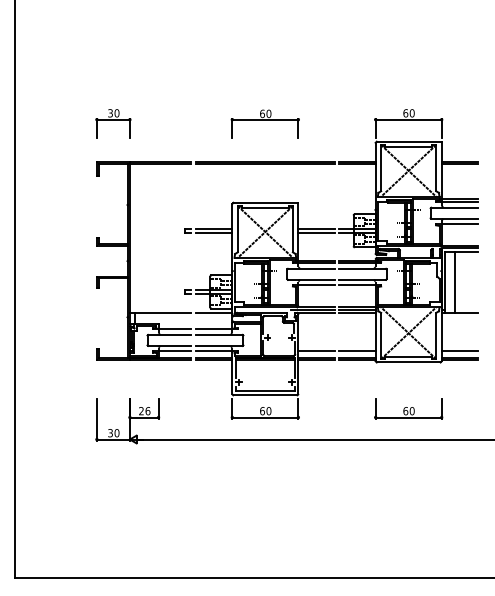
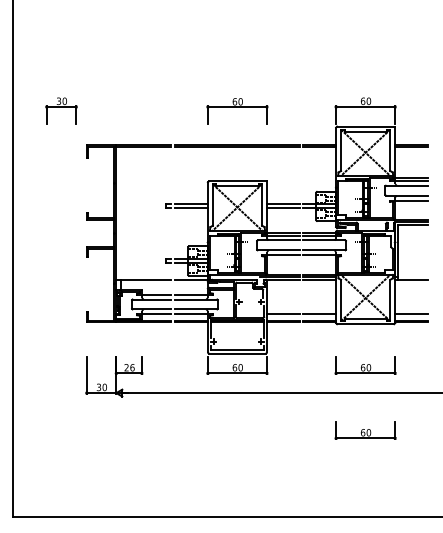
part: (113, 123) -> (61, 110), moved
line: (455, 282) -> (407, 252), removed
part: (408, 481) -> (365, 430), added

